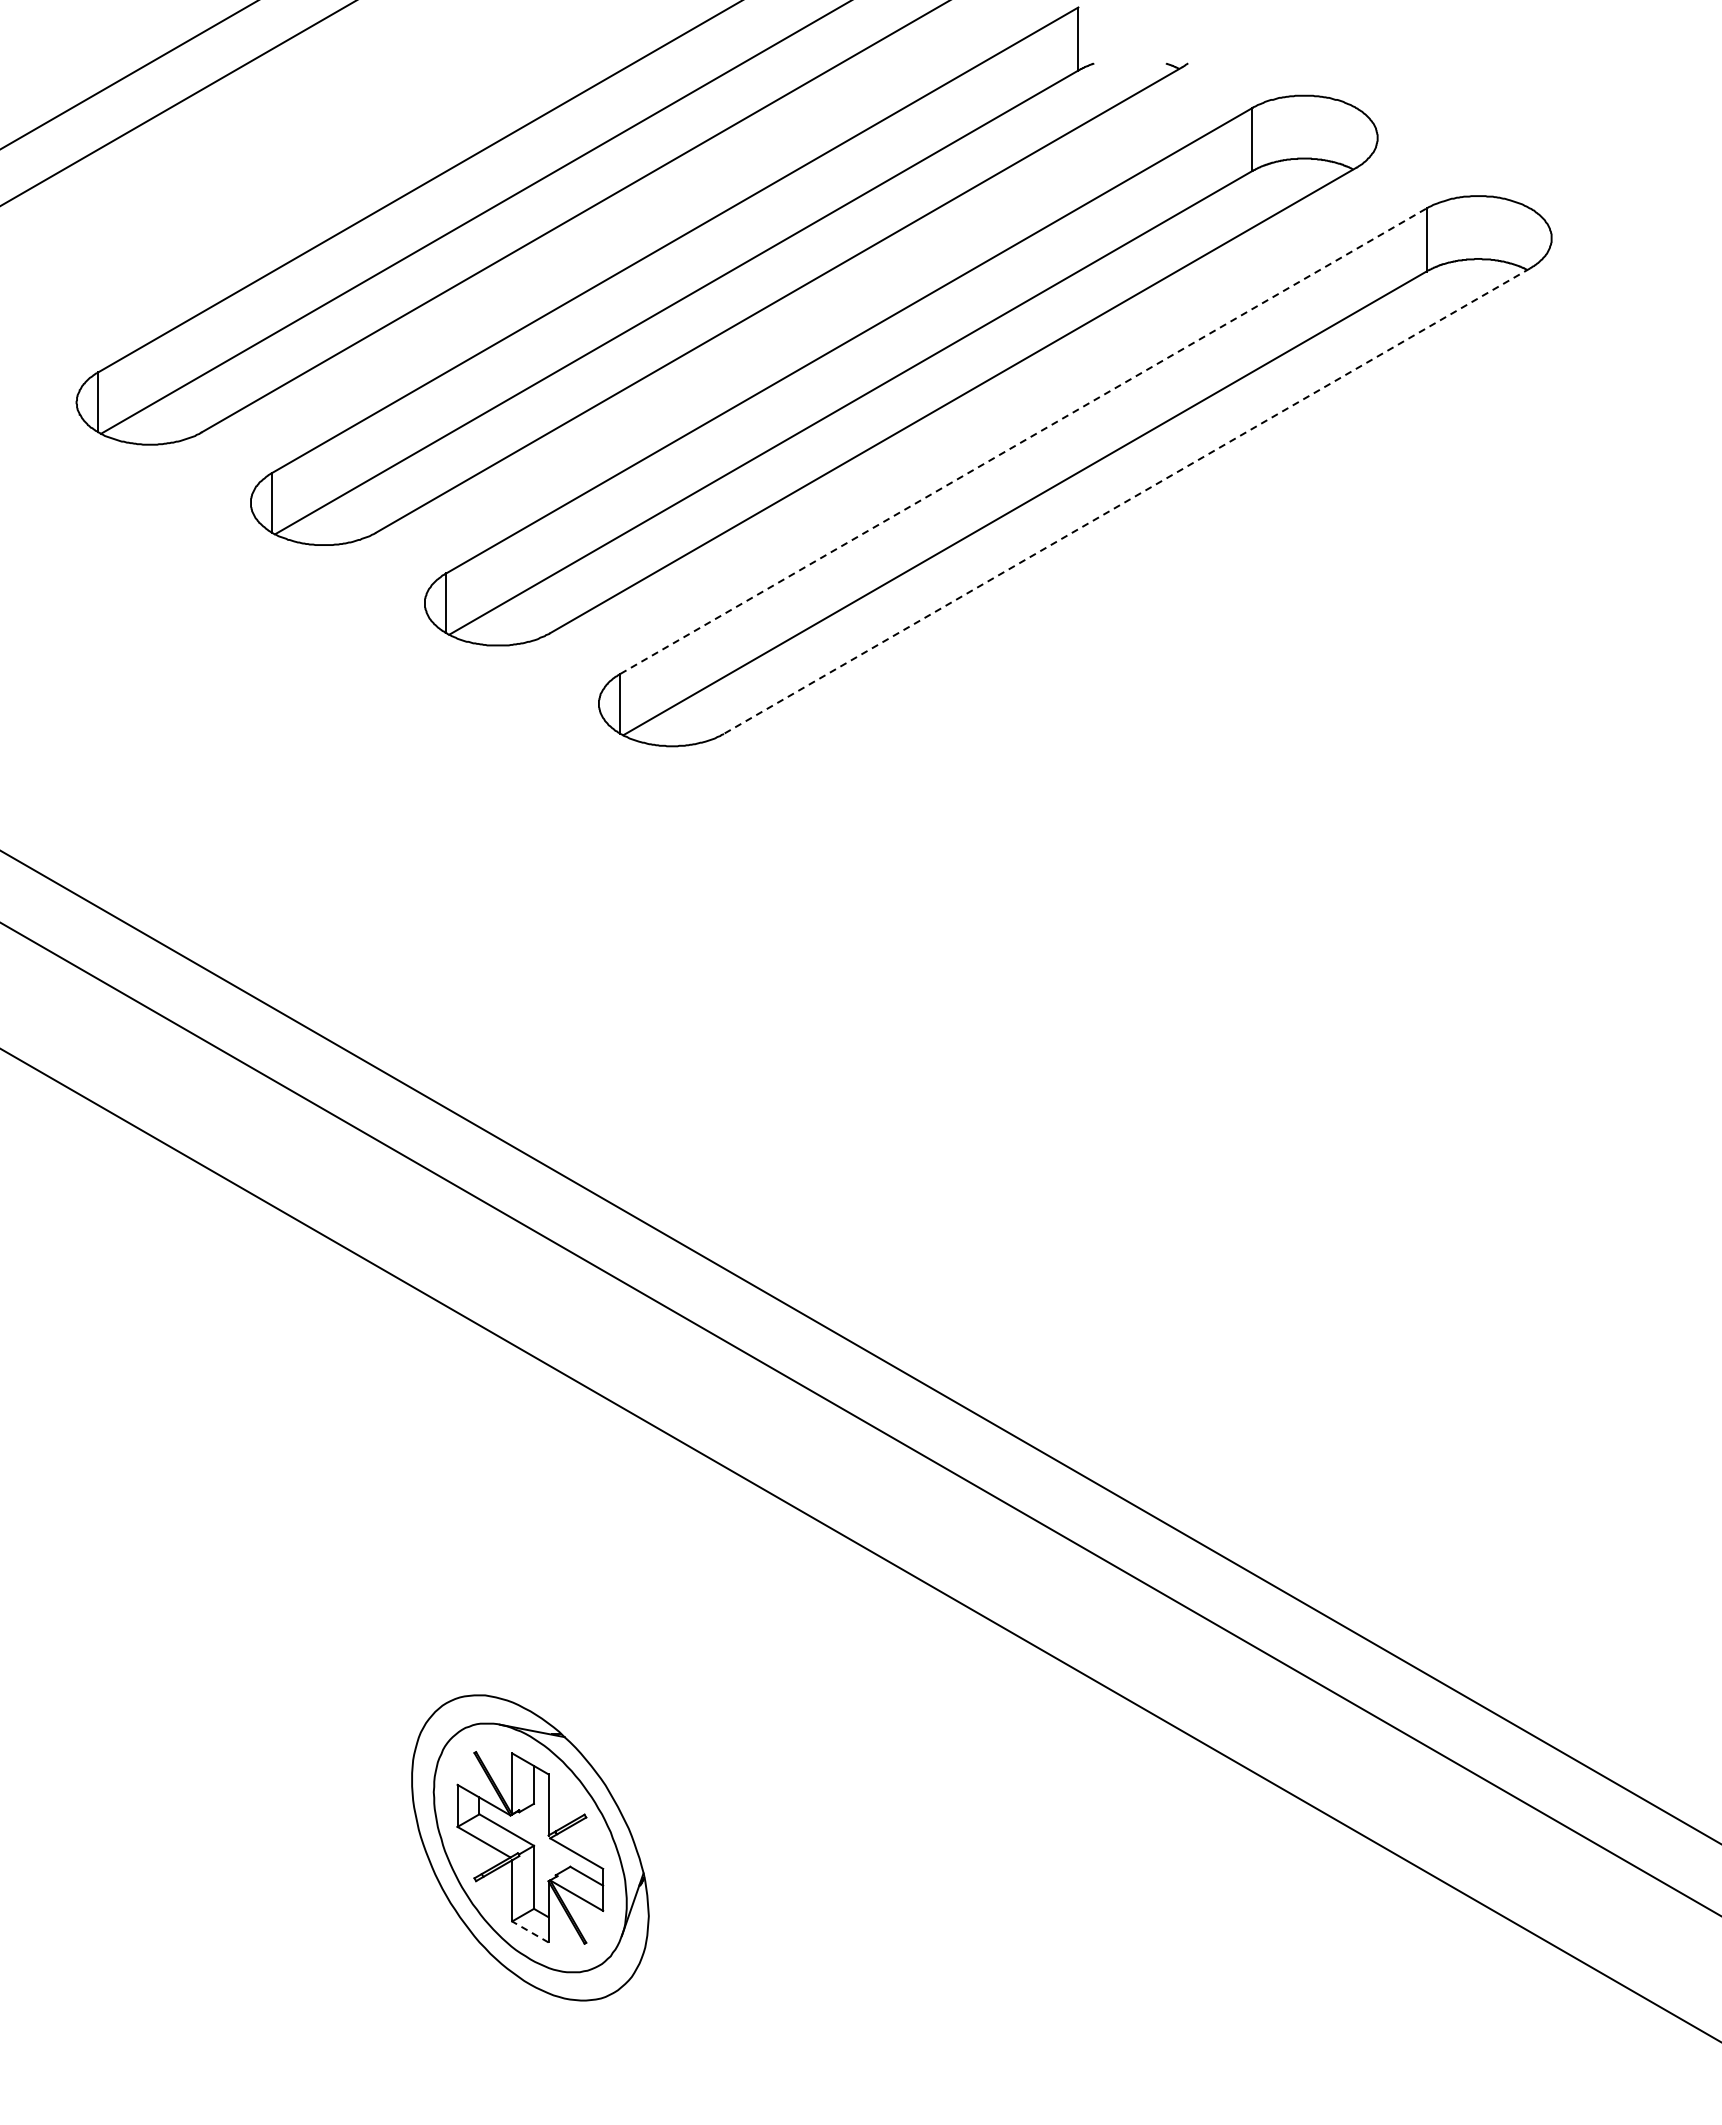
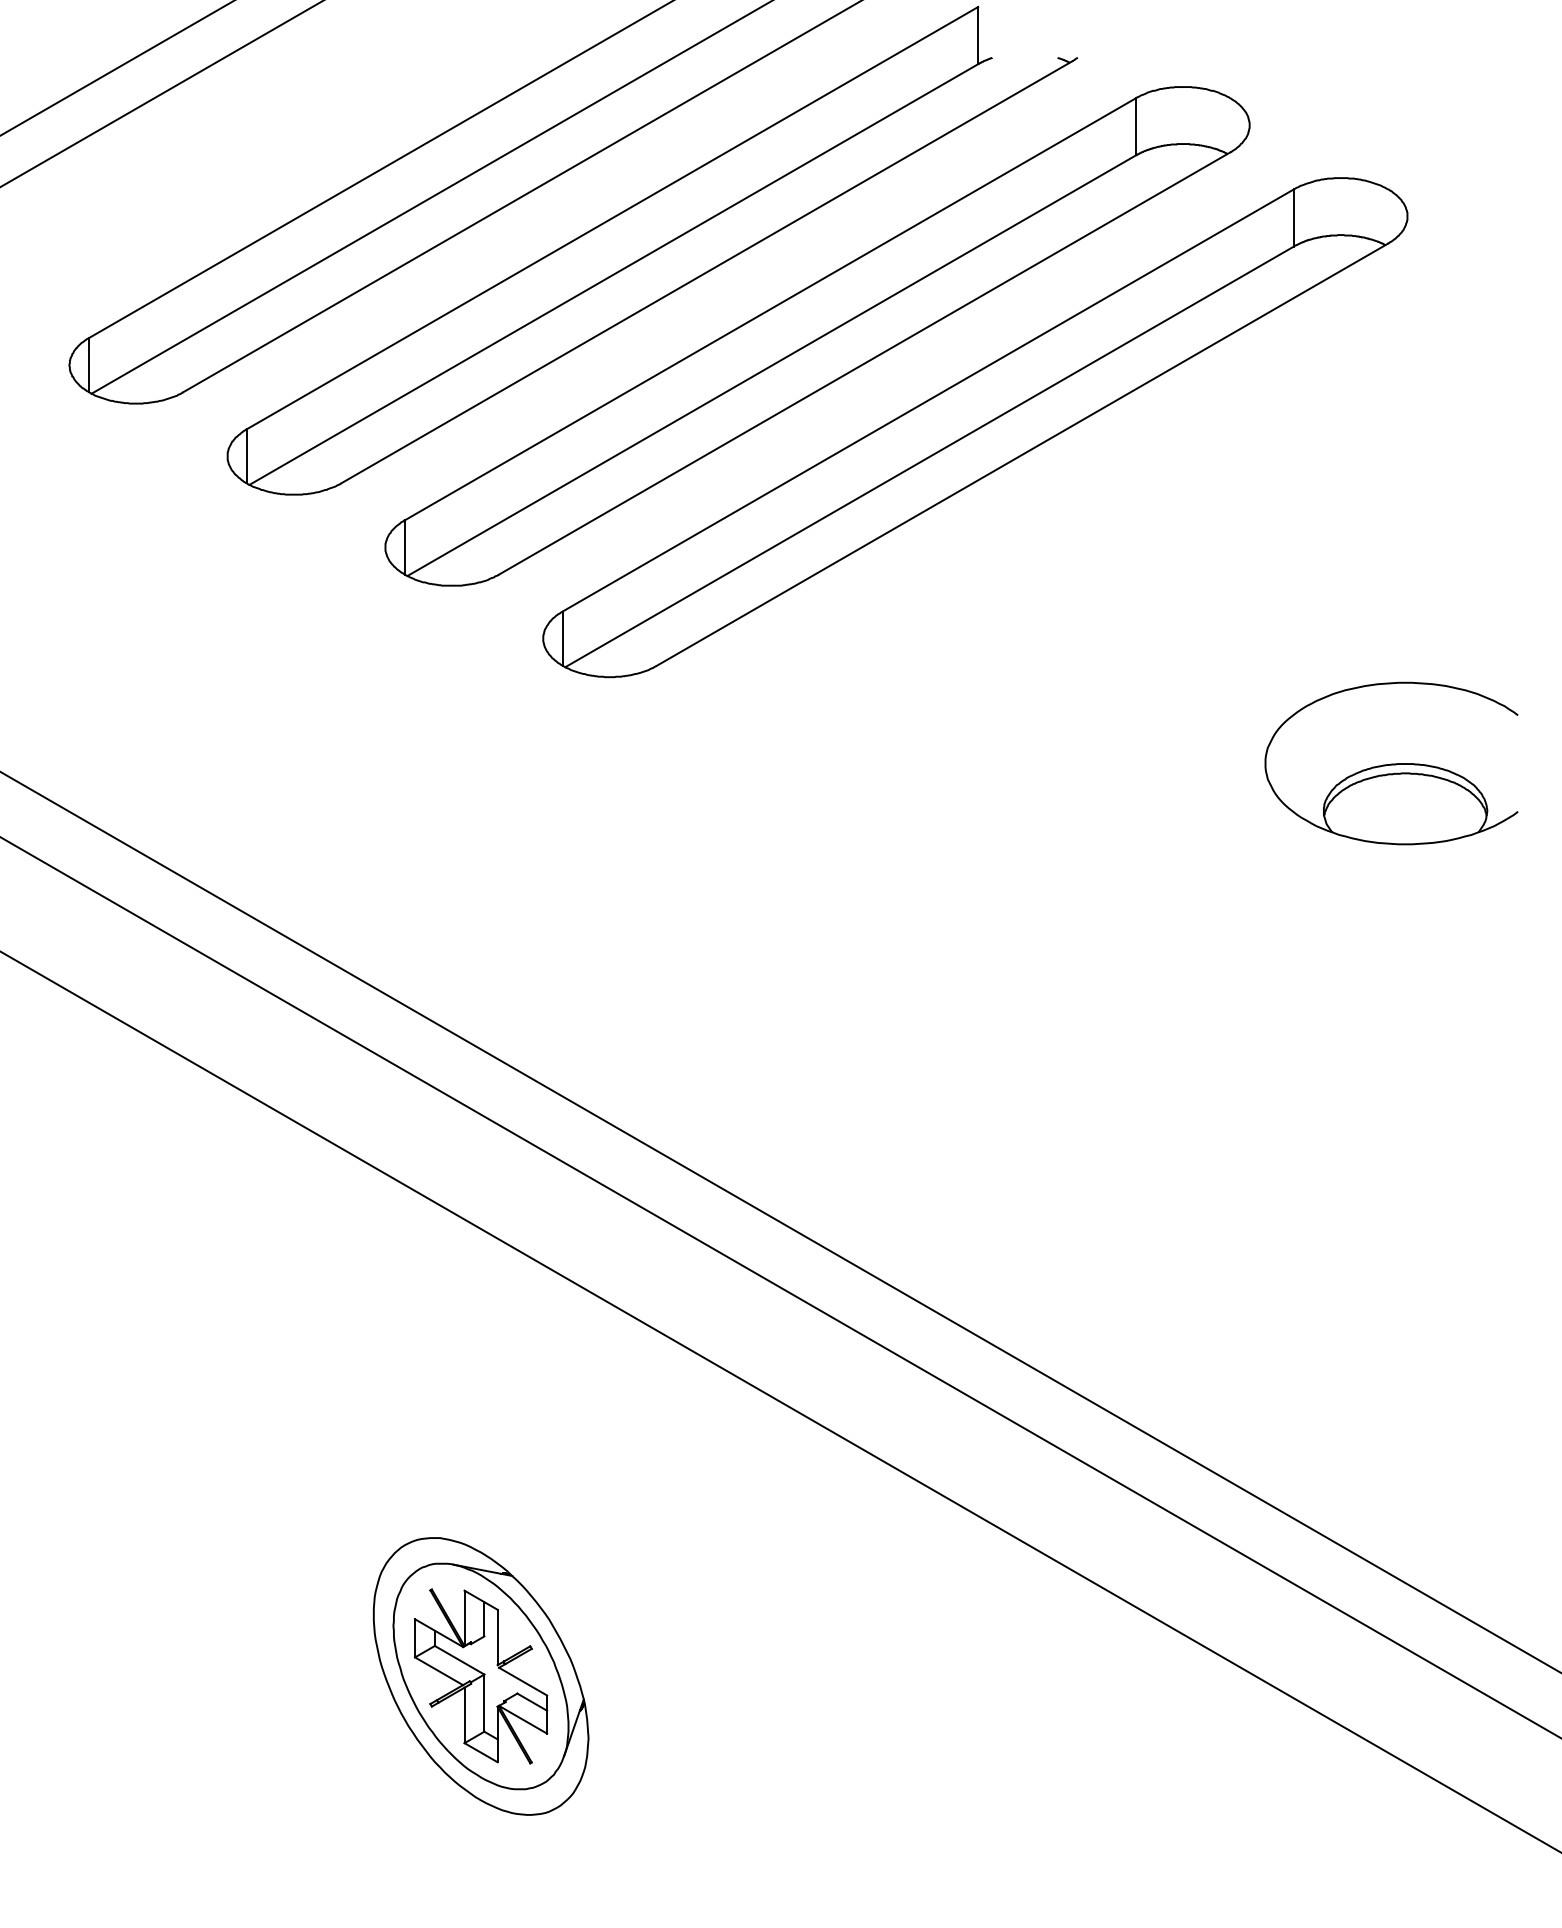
line: (1023, 440) -> (928, 399), dashed -> solid
line: (1126, 501) -> (1021, 455), dashed -> solid
part: (1533, 841) -> (1391, 763), added
line: (529, 1931) -> (480, 1752), dashed -> solid

